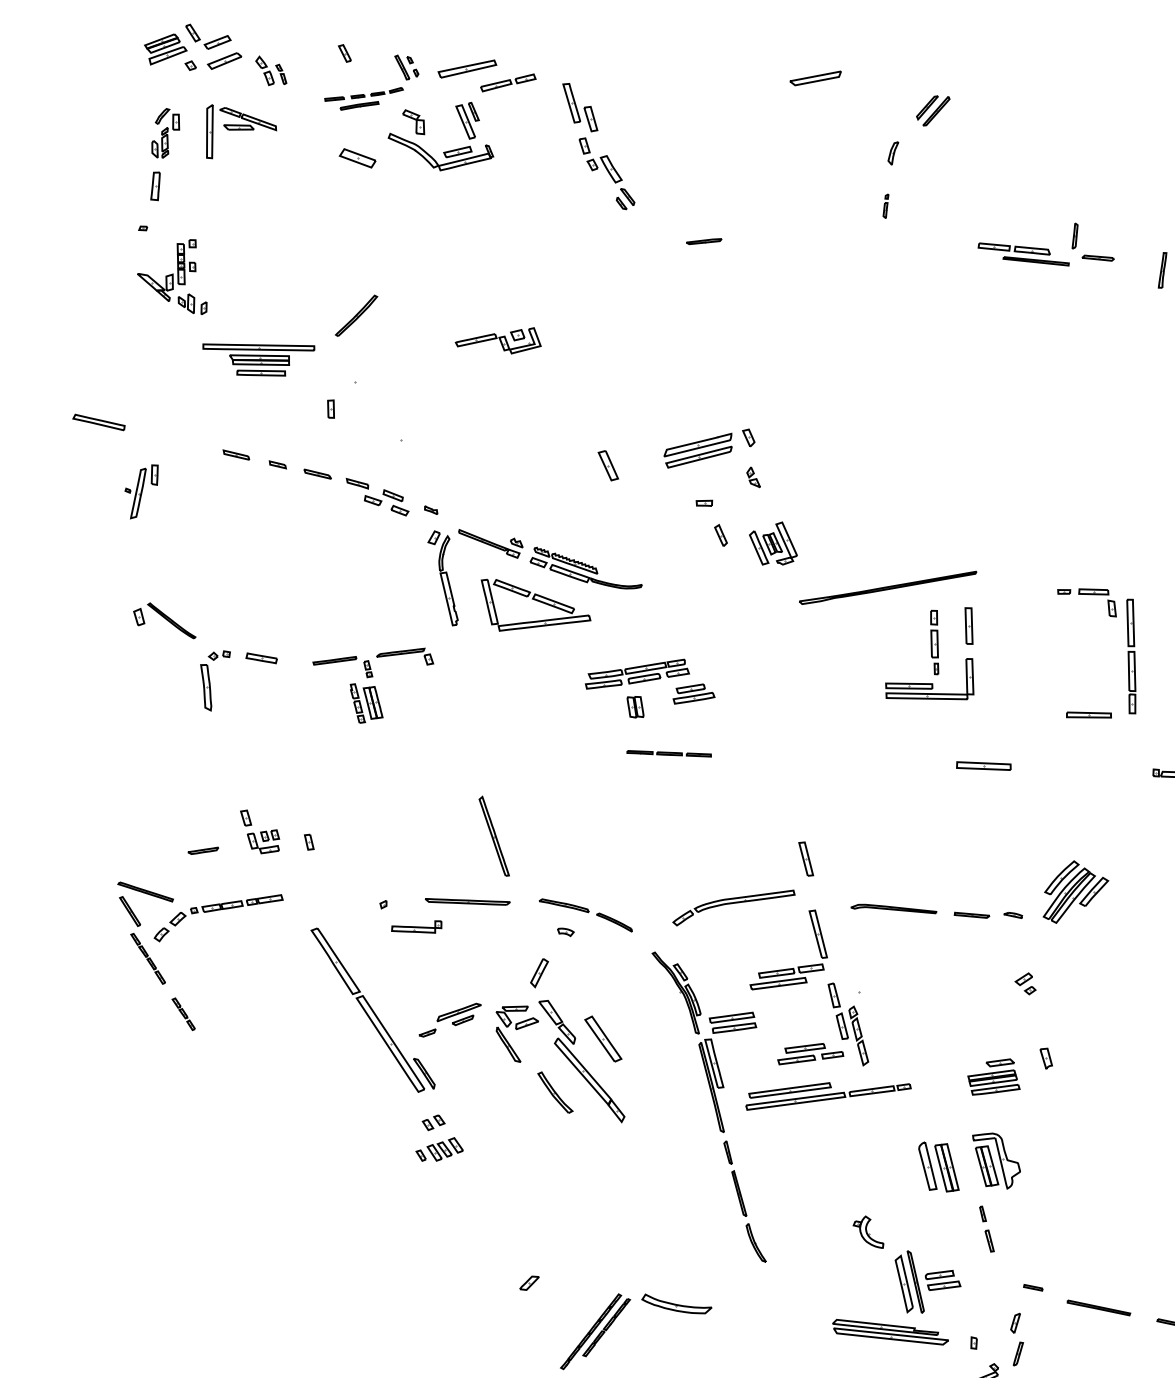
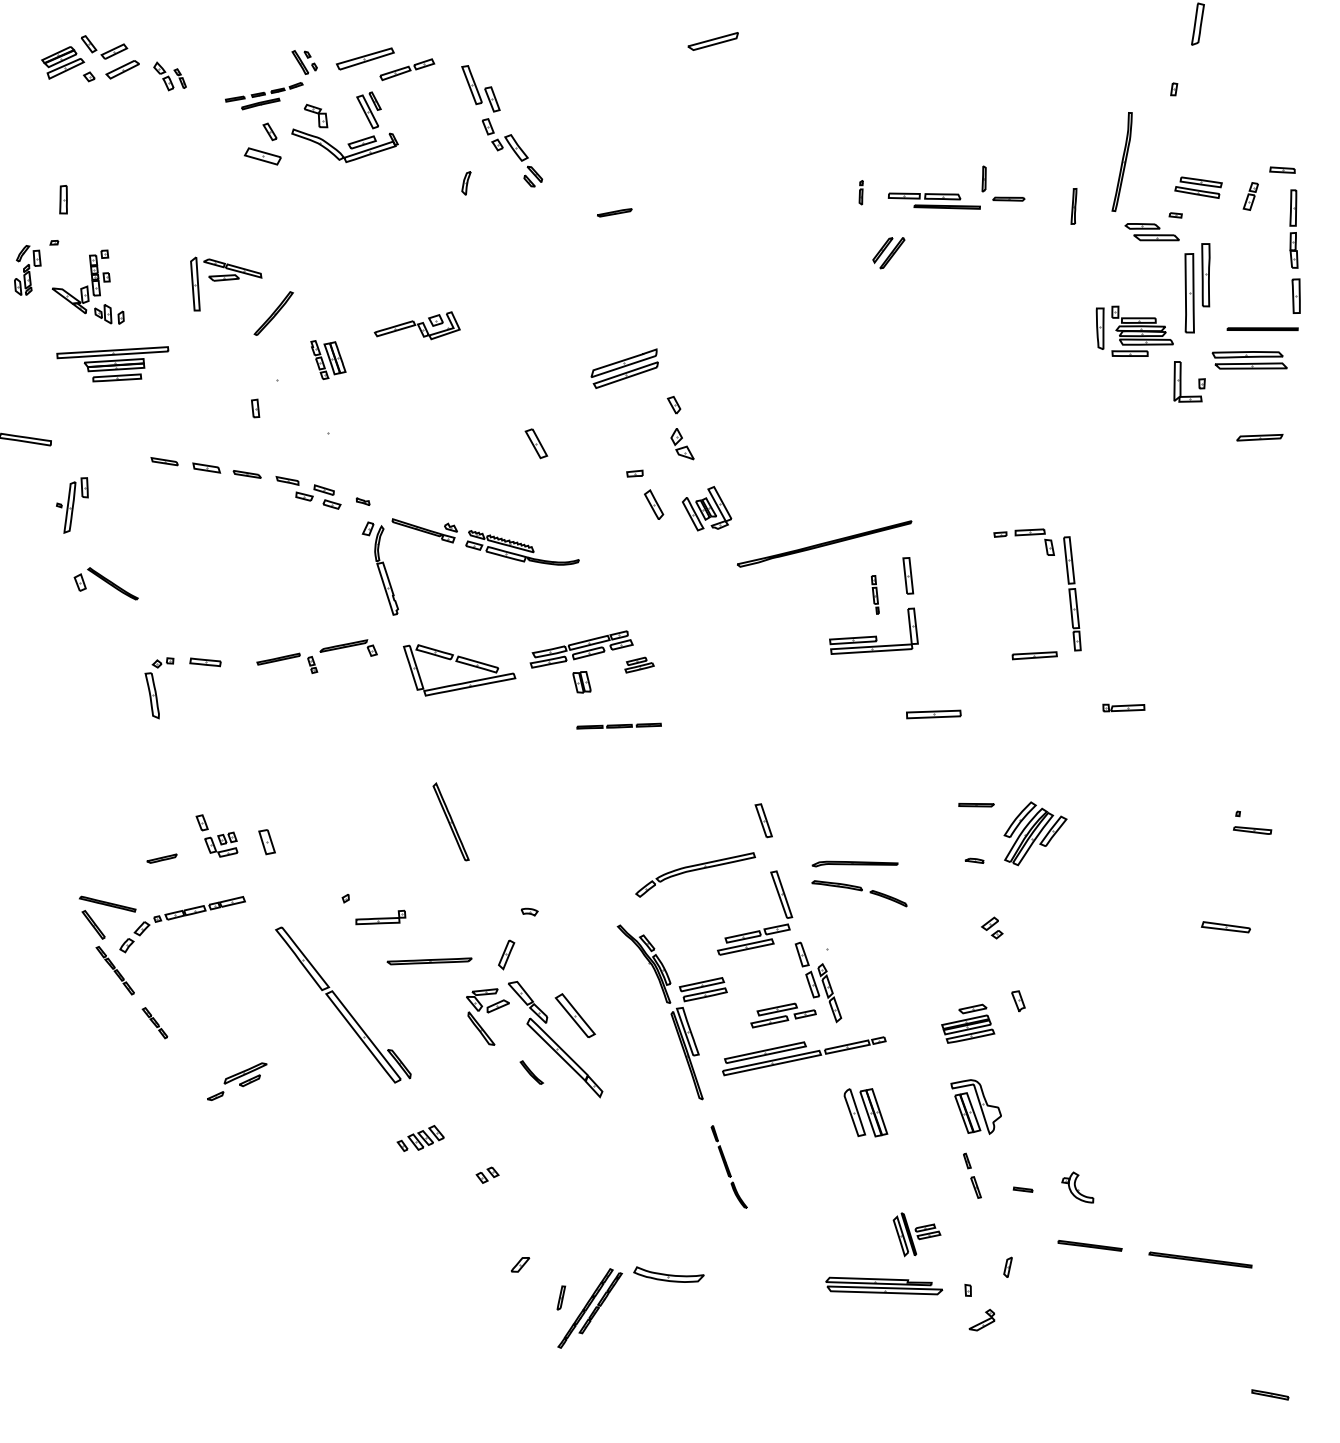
part: (344, 53) -> (269, 131), moved
part: (932, 111) -> (888, 253), moved
part: (165, 133) -> (27, 270), moved
part: (240, 133) -> (226, 283), moved
part: (893, 153) -> (466, 183), moved
part: (885, 205) -> (860, 192), moved
part: (257, 359) -> (112, 364), moved
part: (697, 450) -> (624, 368), moved
part: (277, 465) -> (206, 468), size x1.6
part: (753, 476) -> (681, 443), size x1.6
part: (720, 535) -> (653, 504), size x1.4
part: (536, 601) -> (460, 663), moved
part: (164, 619) -> (105, 583), moved
part: (934, 642) -> (875, 594), size x0.6
part: (694, 693) -> (639, 664), size x0.7
part: (366, 704) -> (328, 360), moved
part: (308, 841) -> (266, 841), size x1.6
part: (467, 901) -> (429, 961), moved
part: (972, 914) -> (976, 804), moved
part: (585, 915) -> (859, 893), moved
part: (450, 1020) -> (237, 1081), moved
part: (555, 1092) -> (531, 1072), size x0.6
part: (433, 1122) -> (487, 1174), moved
part: (938, 1166) -> (865, 1112), moved
part: (745, 1201) -> (729, 1166), size x0.7
part: (868, 1231) -> (1077, 1187), moved
part: (926, 1283) -> (916, 1234), size x0.7
part: (1032, 1287) -> (1022, 1189), moved
part: (1018, 1353) -> (561, 1297), moved

